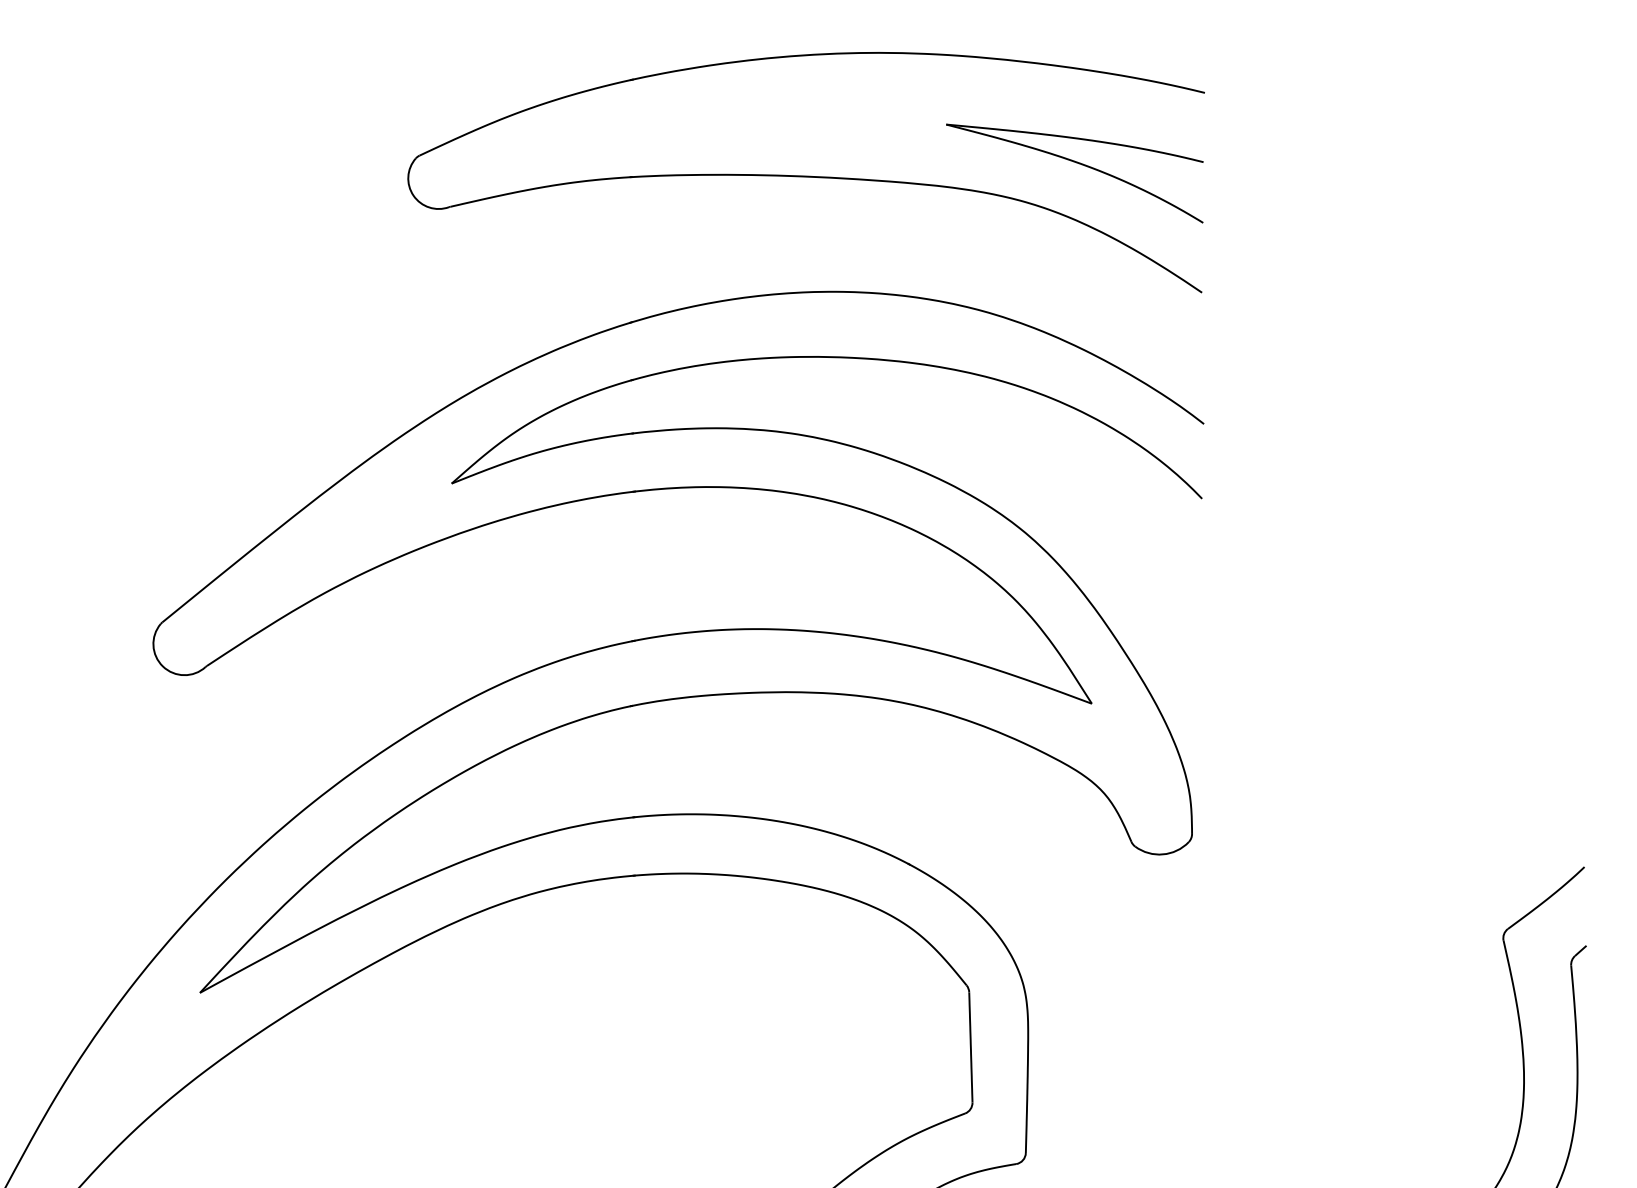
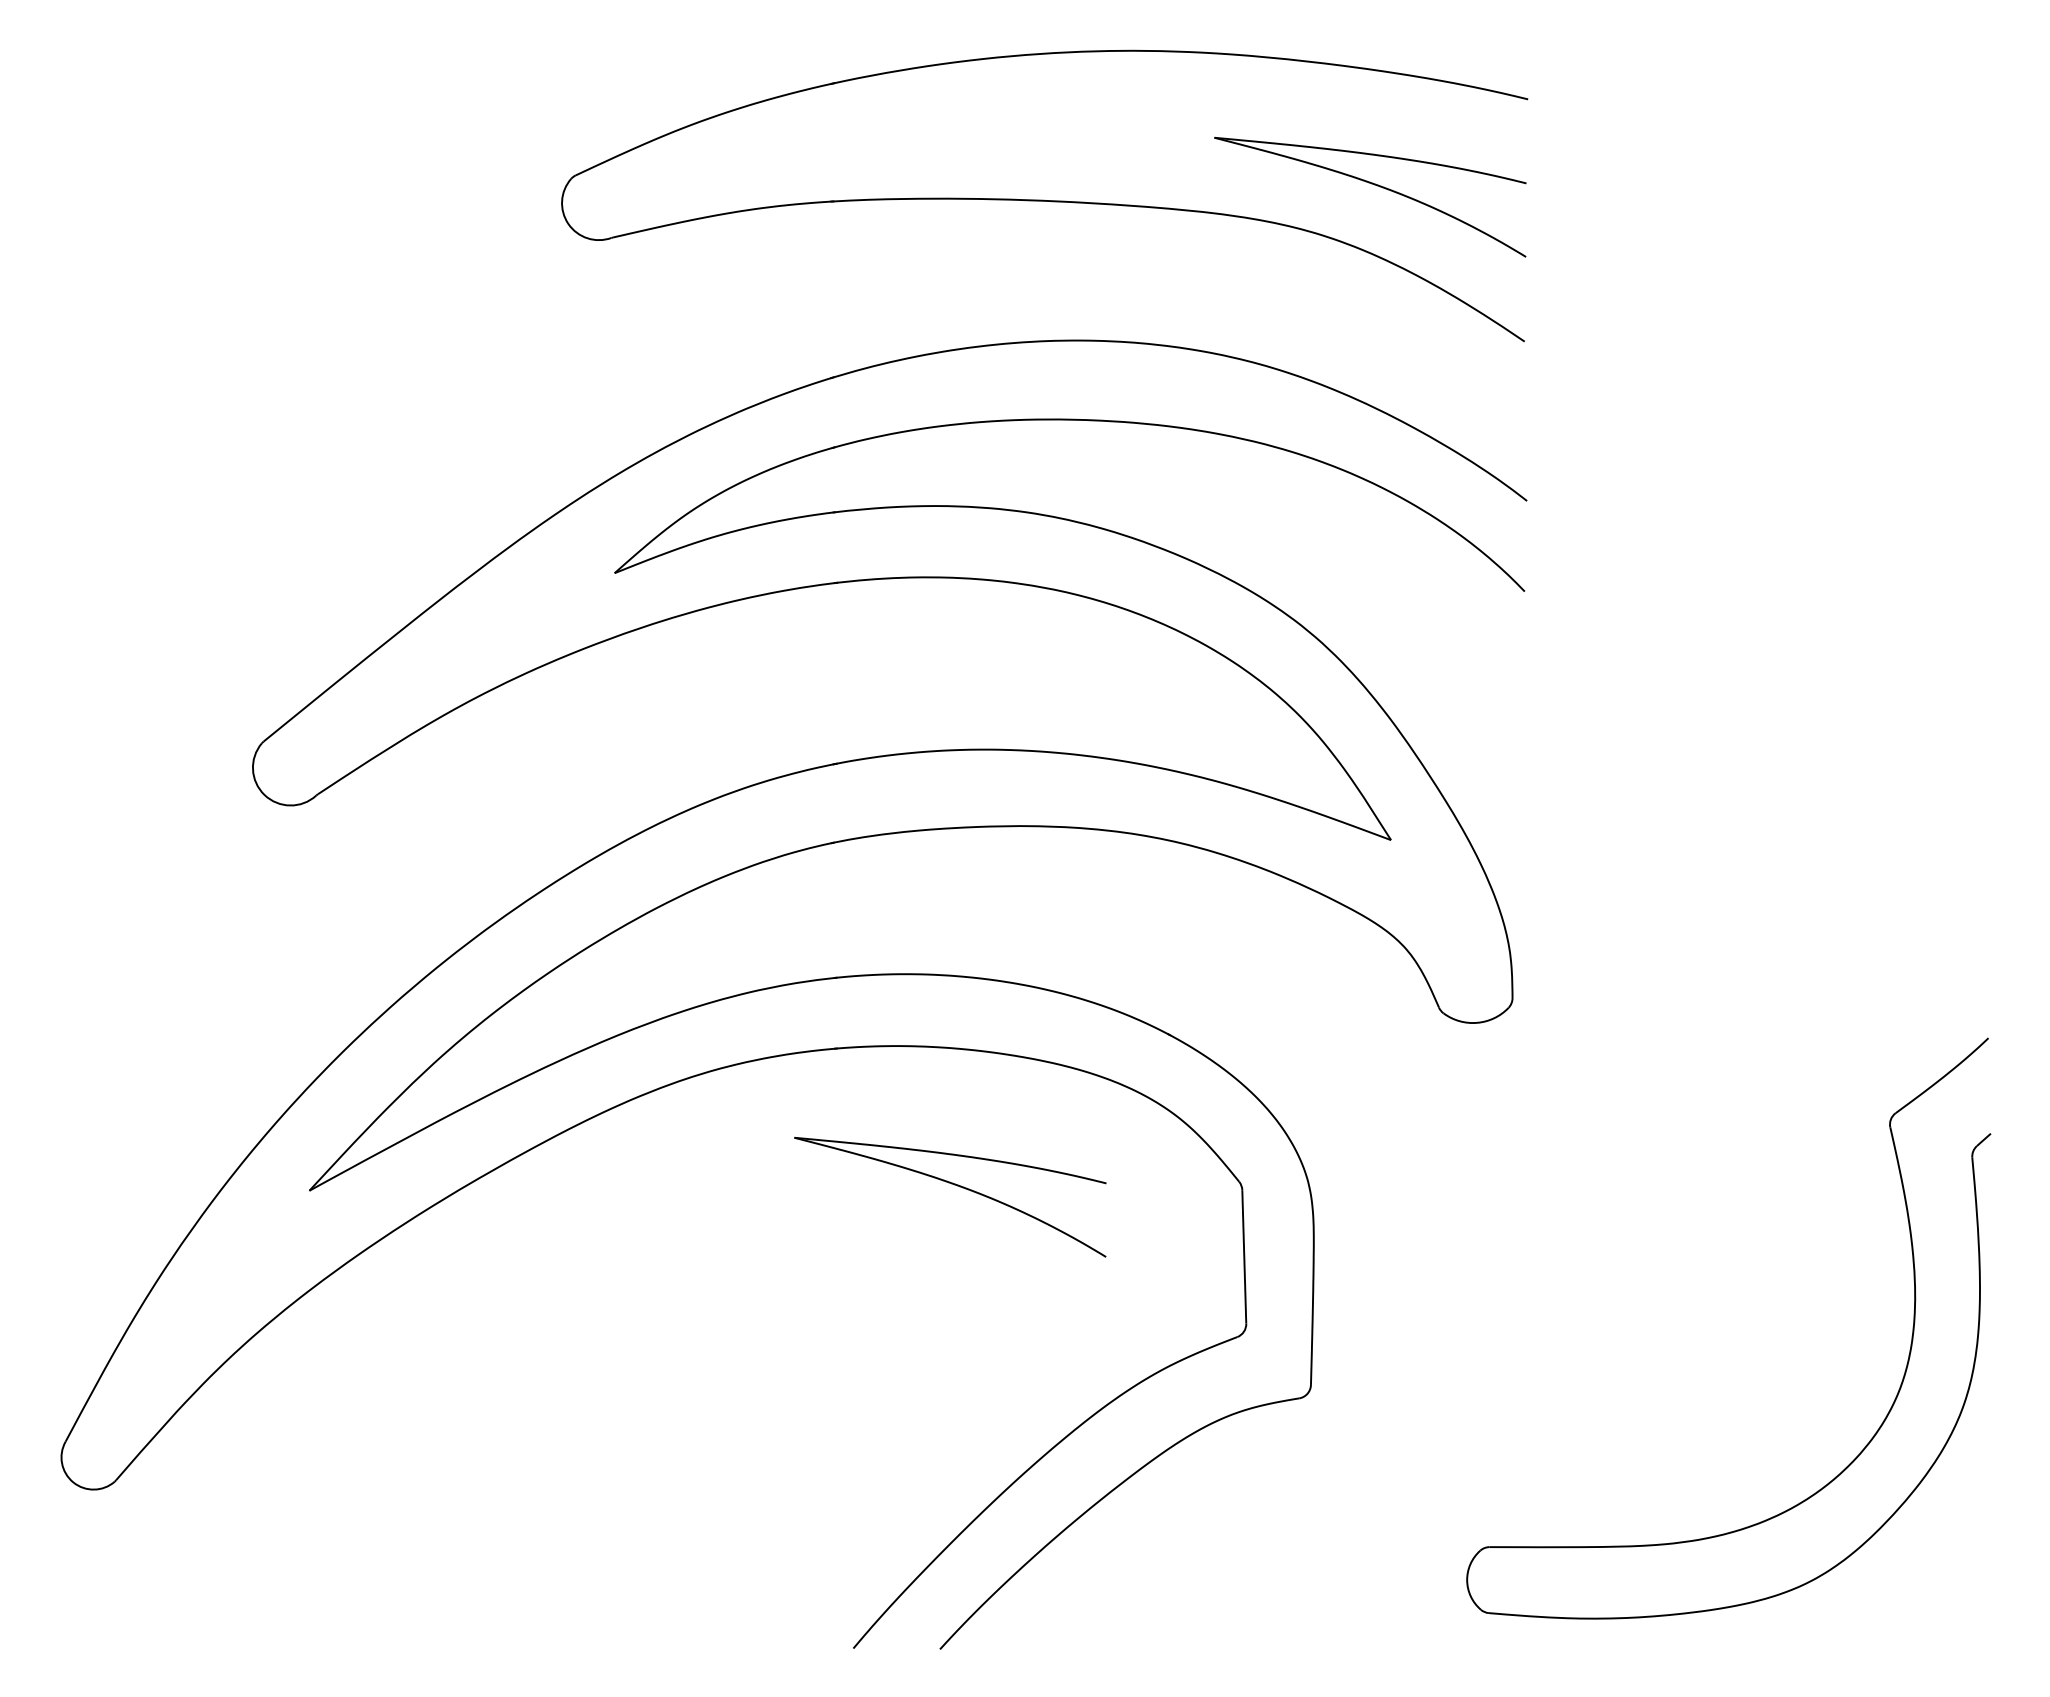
part: (731, 988) -> (954, 1185), added

